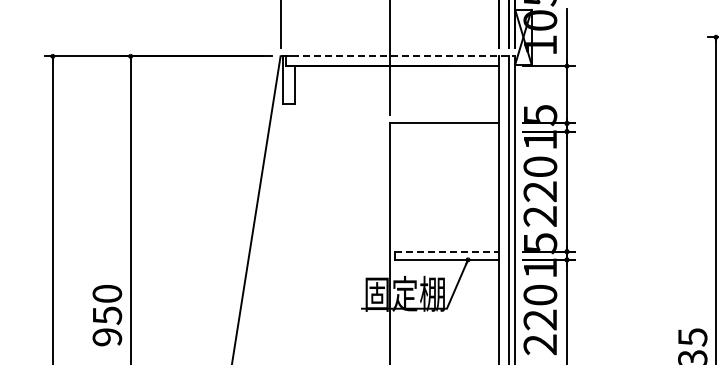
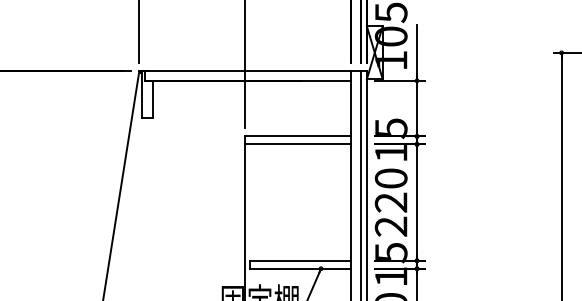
line: (398, 56) -> (253, 71), dashed -> solid
line: (443, 131) -> (297, 144), added
line: (447, 251) -> (301, 260), dashed -> solid

